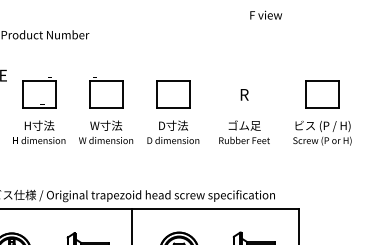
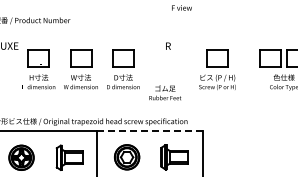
text: (244, 93) -> (168, 45), moved
text: (244, 131) -> (165, 92), moved
line: (216, 209) -> (150, 130), solid -> dashed

